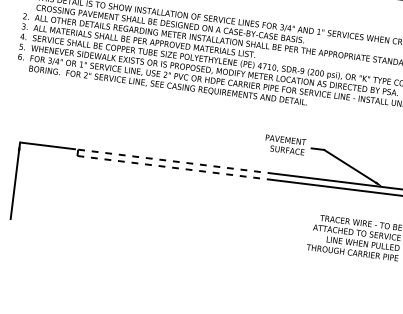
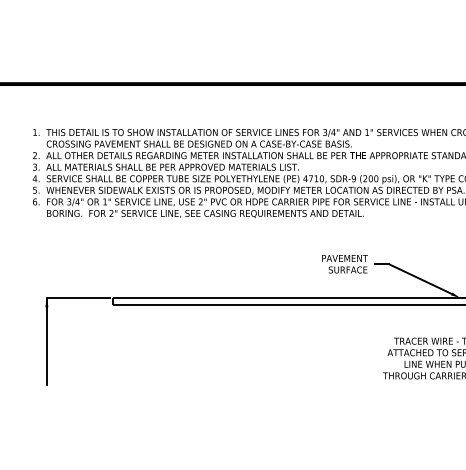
line: (173, 160) -> (221, 297), dashed -> solid
line: (172, 167) -> (221, 305), dashed -> solid

